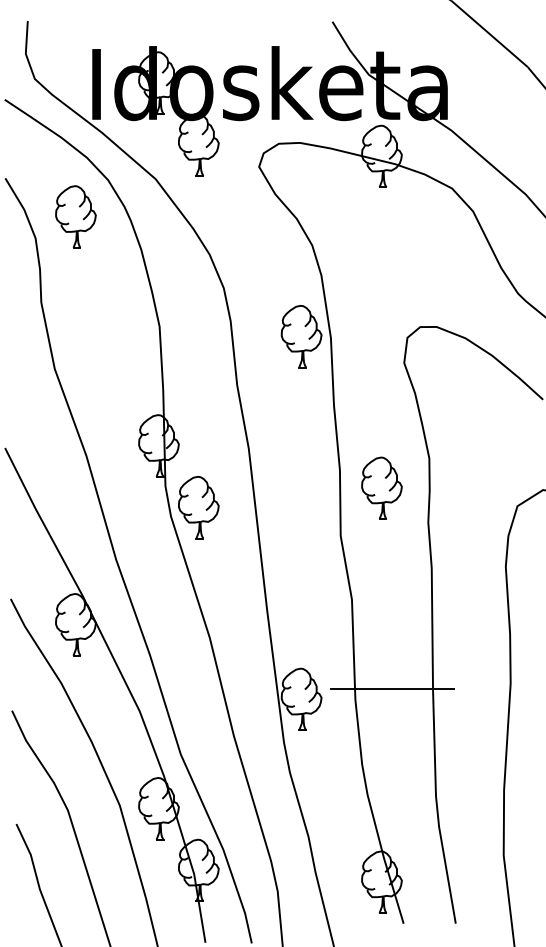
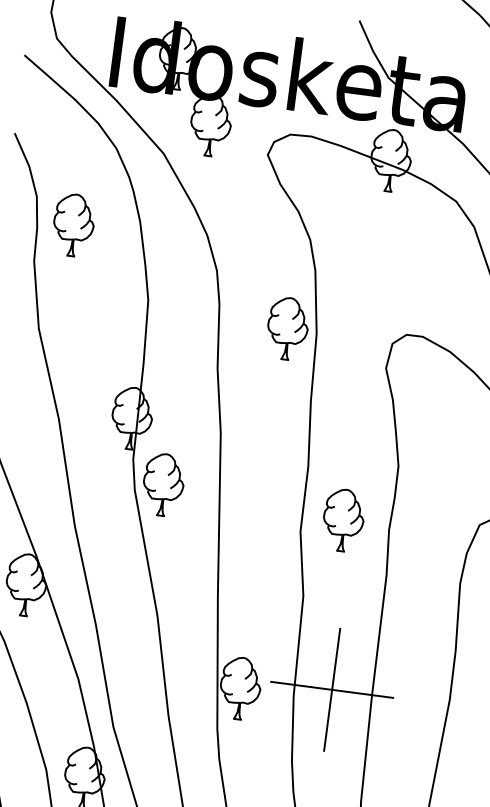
part: (75, 216) -> (73, 224), moved
part: (381, 487) -> (343, 519), moved
line: (392, 688) -> (331, 689), added

